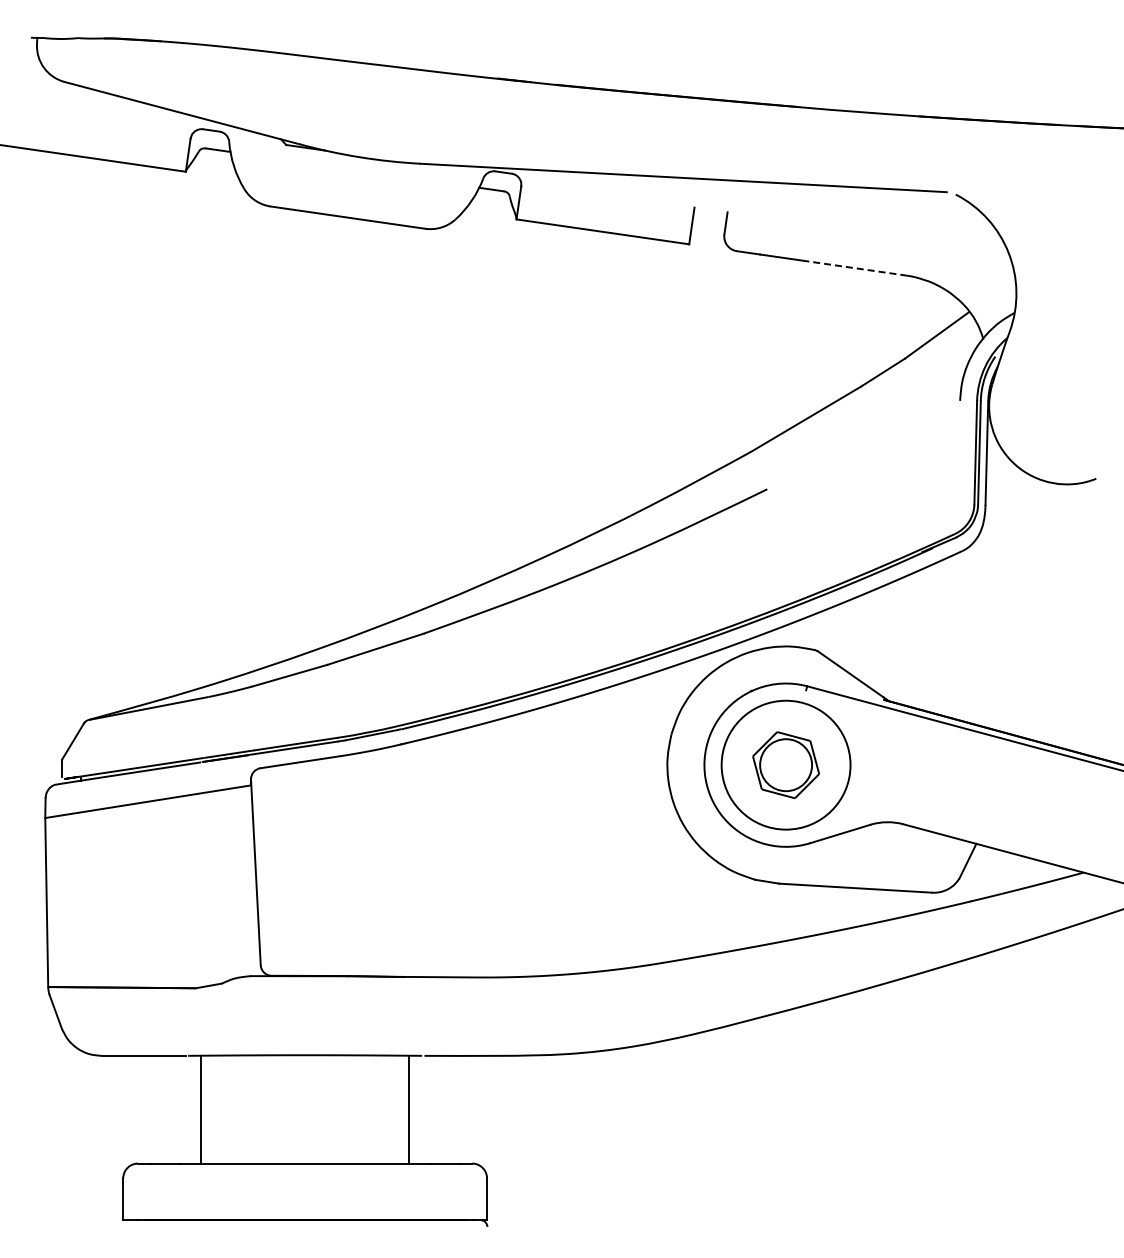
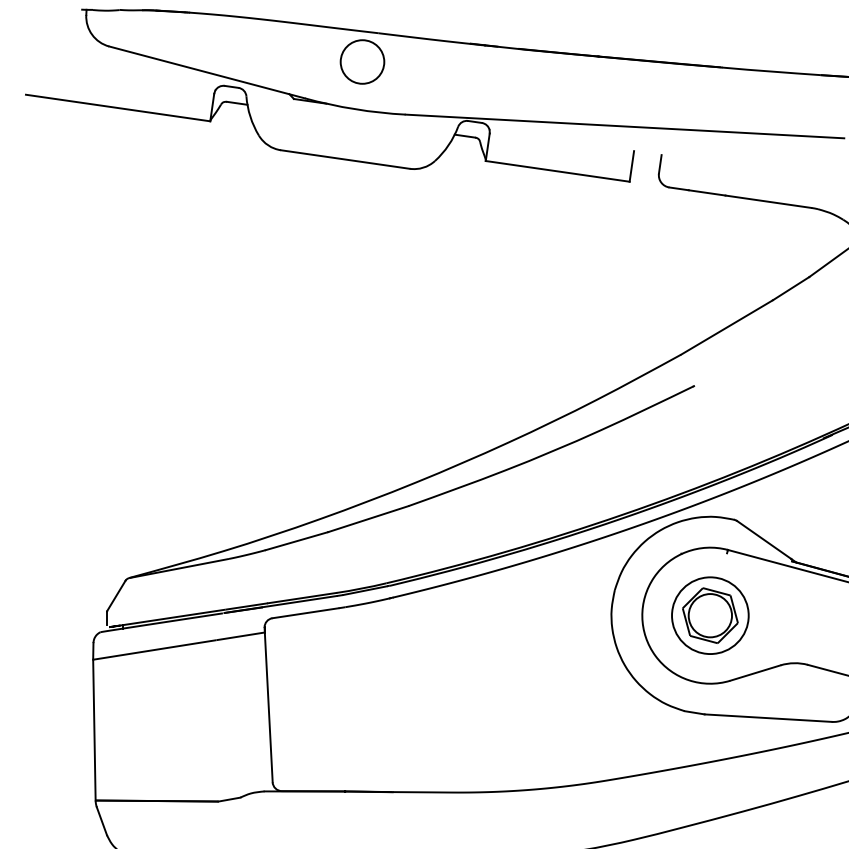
circle: (368, 100) -> (362, 61), added
line: (855, 268) -> (768, 201), dashed -> solid
circle: (786, 765) -> (710, 615), size x0.71

